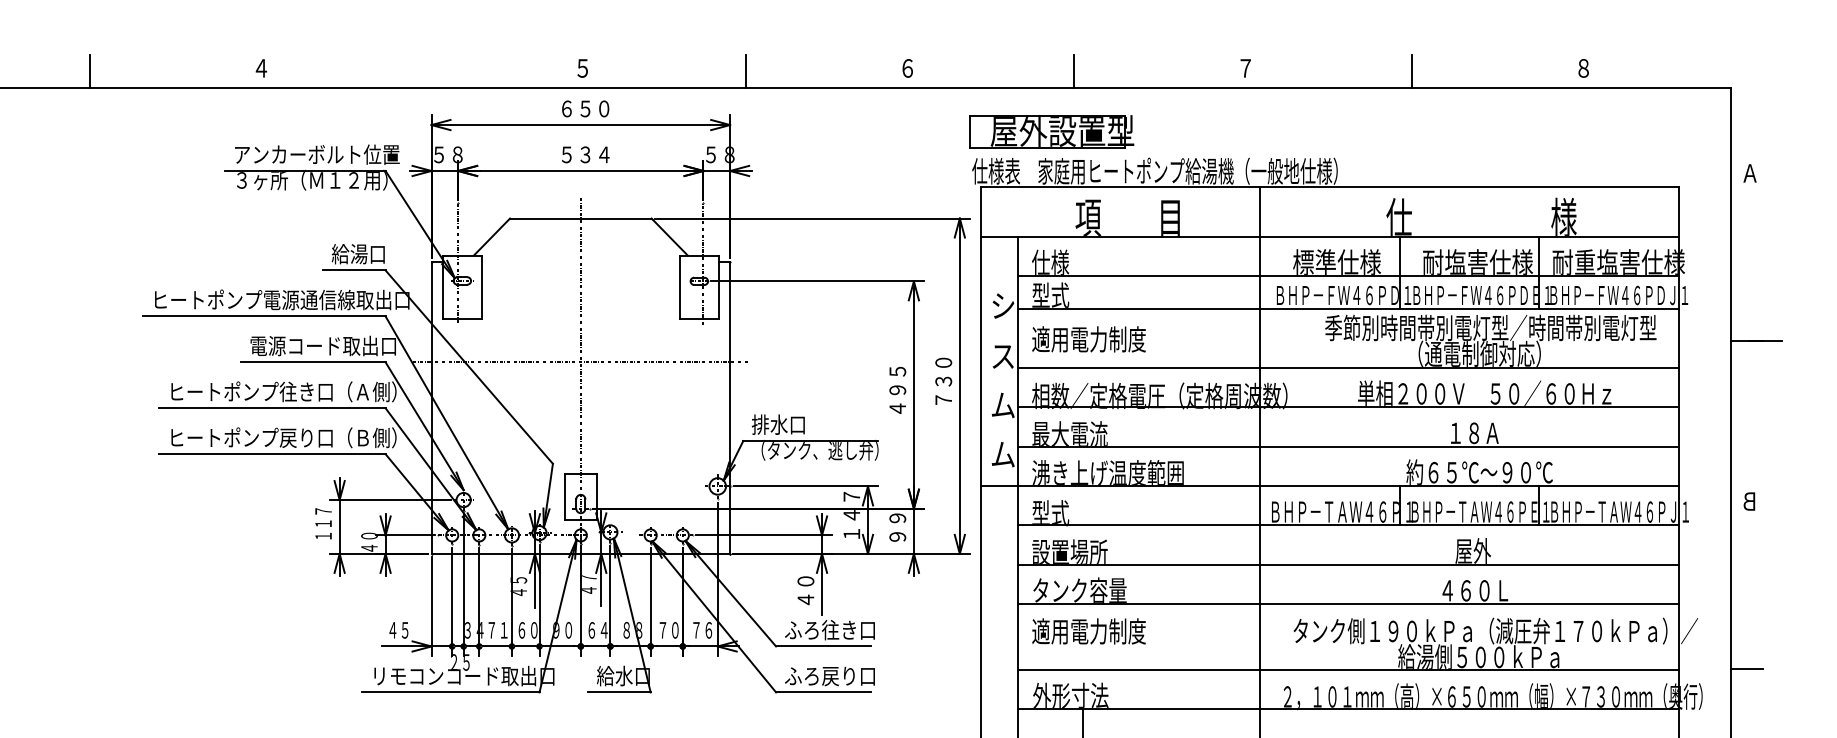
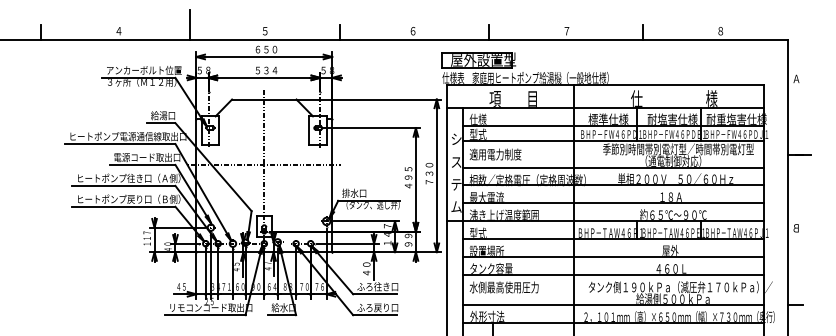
line: (418, 55) -> (190, 25), added
text: (1003, 405) -> (456, 184), ム -> テ
text: (1106, 631) -> (503, 287), 適用電力制度 -> 水側最高使用圧力

